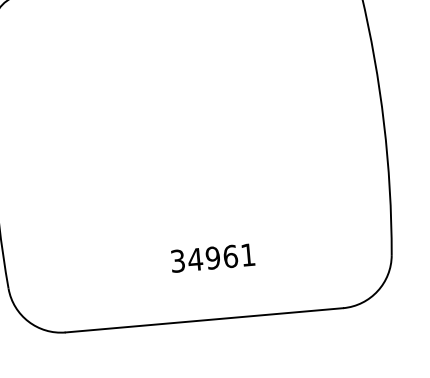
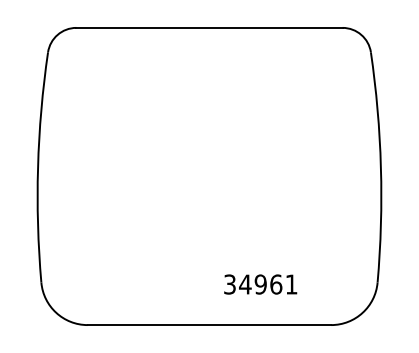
text: (212, 258) -> (260, 284), moved

